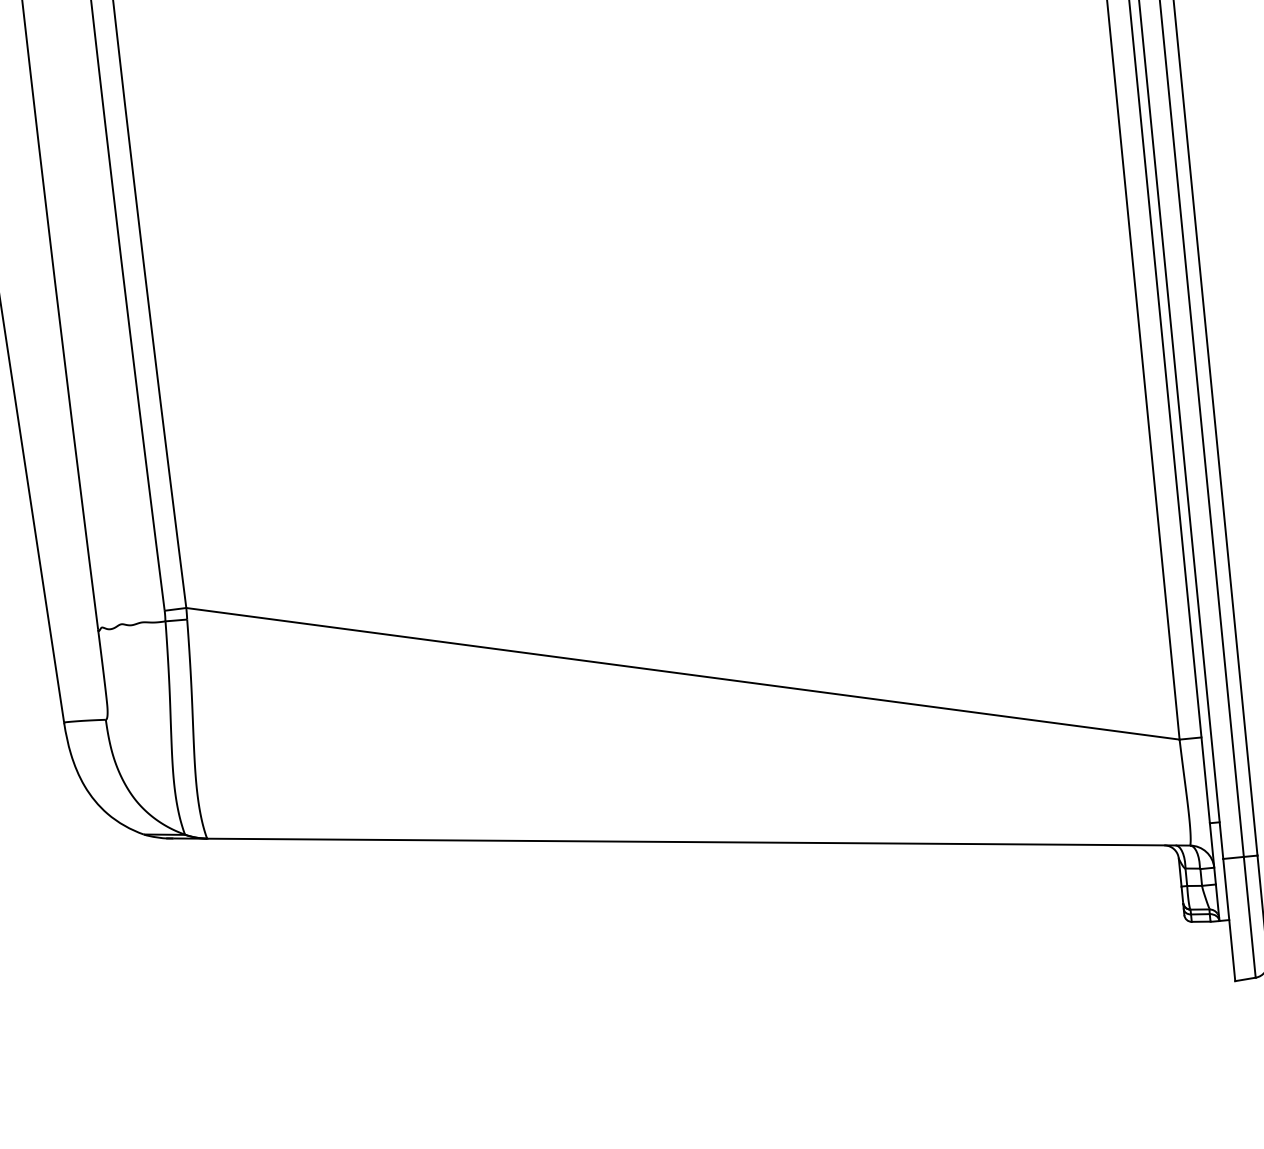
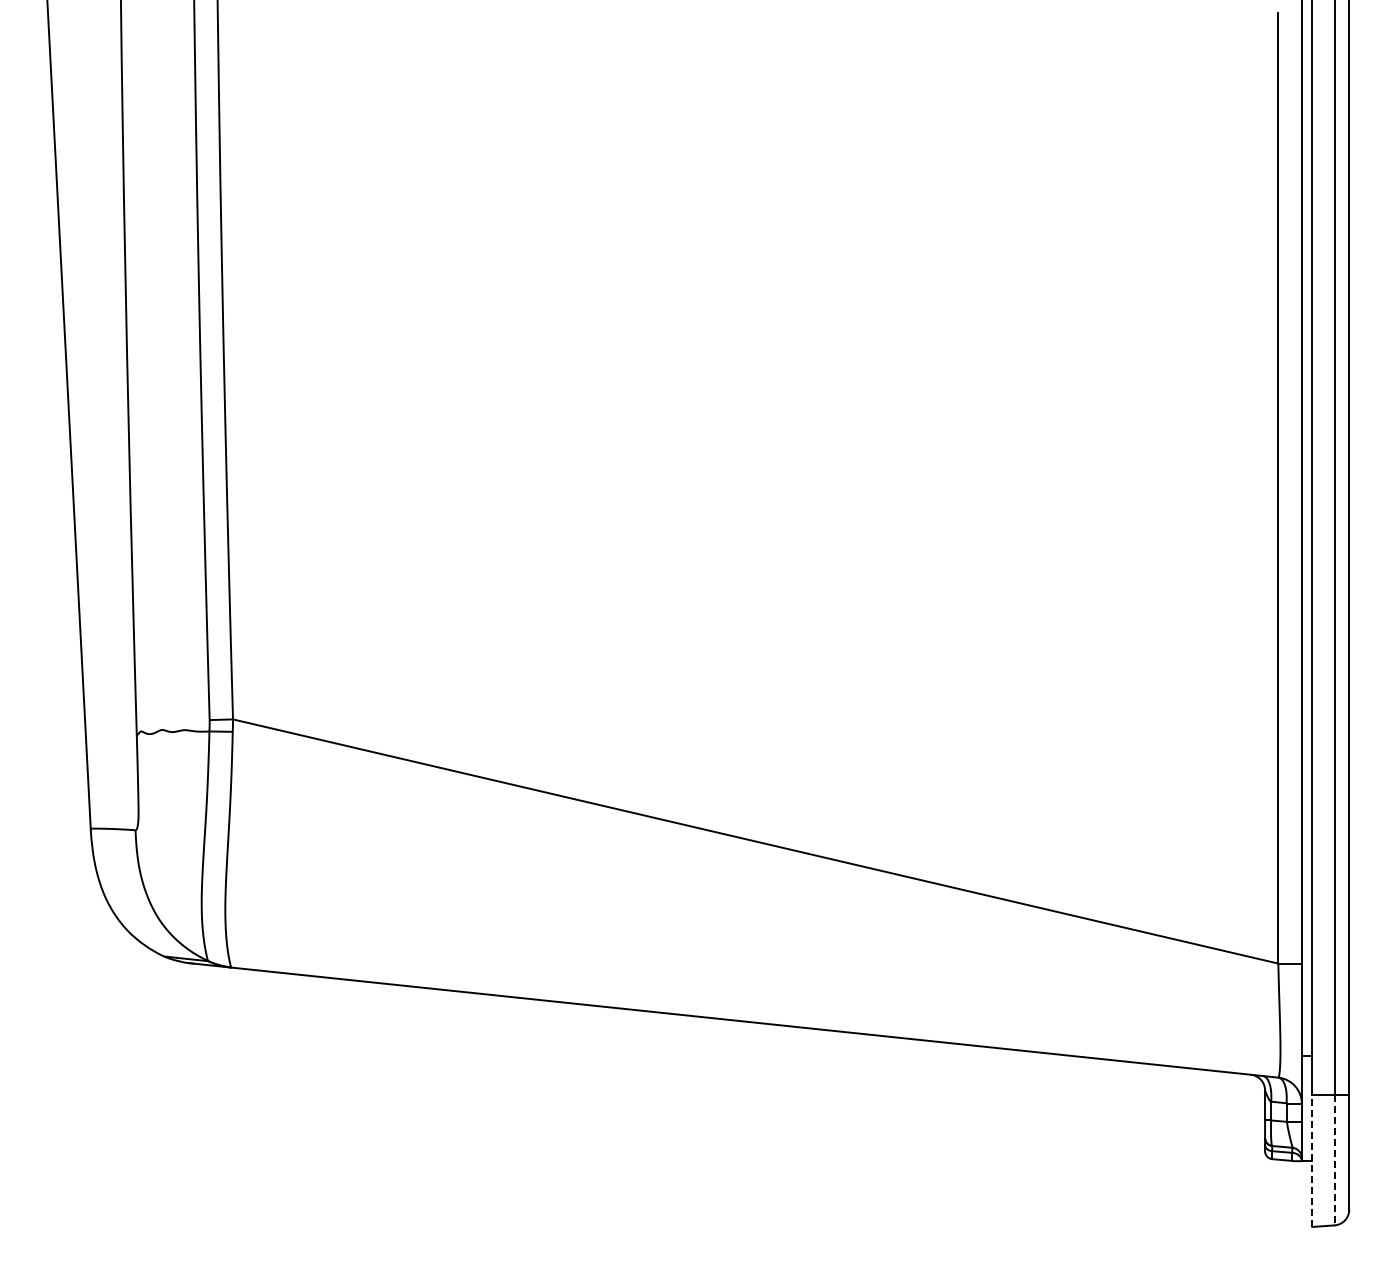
line: (1249, 917) -> (1334, 1160), solid -> dashed
line: (1229, 920) -> (1312, 1161), solid -> dashed

